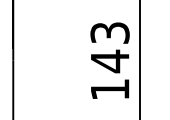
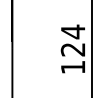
text: (109, 46) -> (72, 40), 143 -> 124

